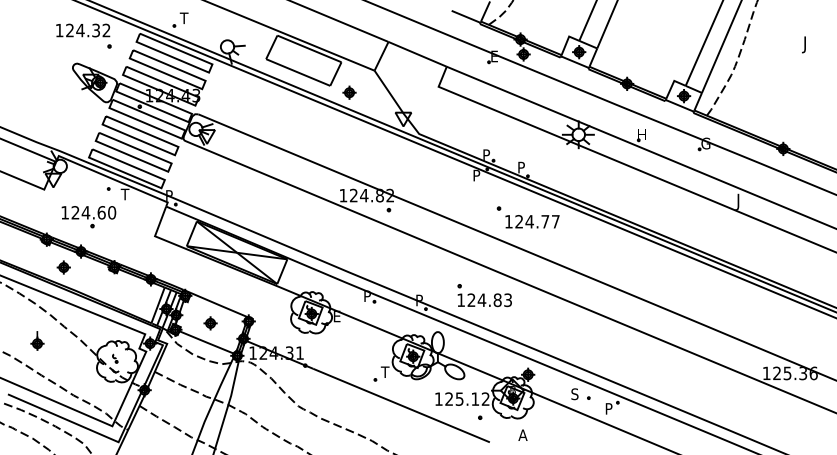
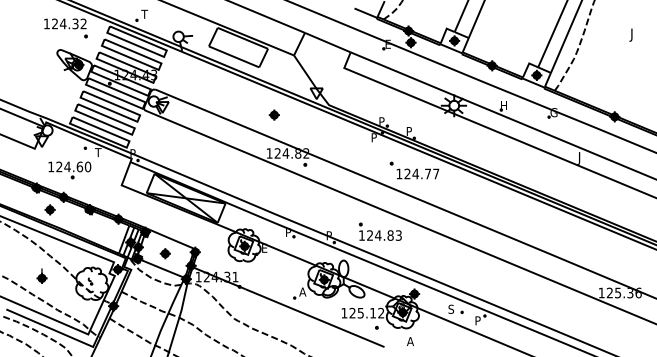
part: (349, 92) -> (274, 114), moved
part: (37, 340) -> (42, 275), moved
text: (385, 371) -> (302, 291), T -> A

